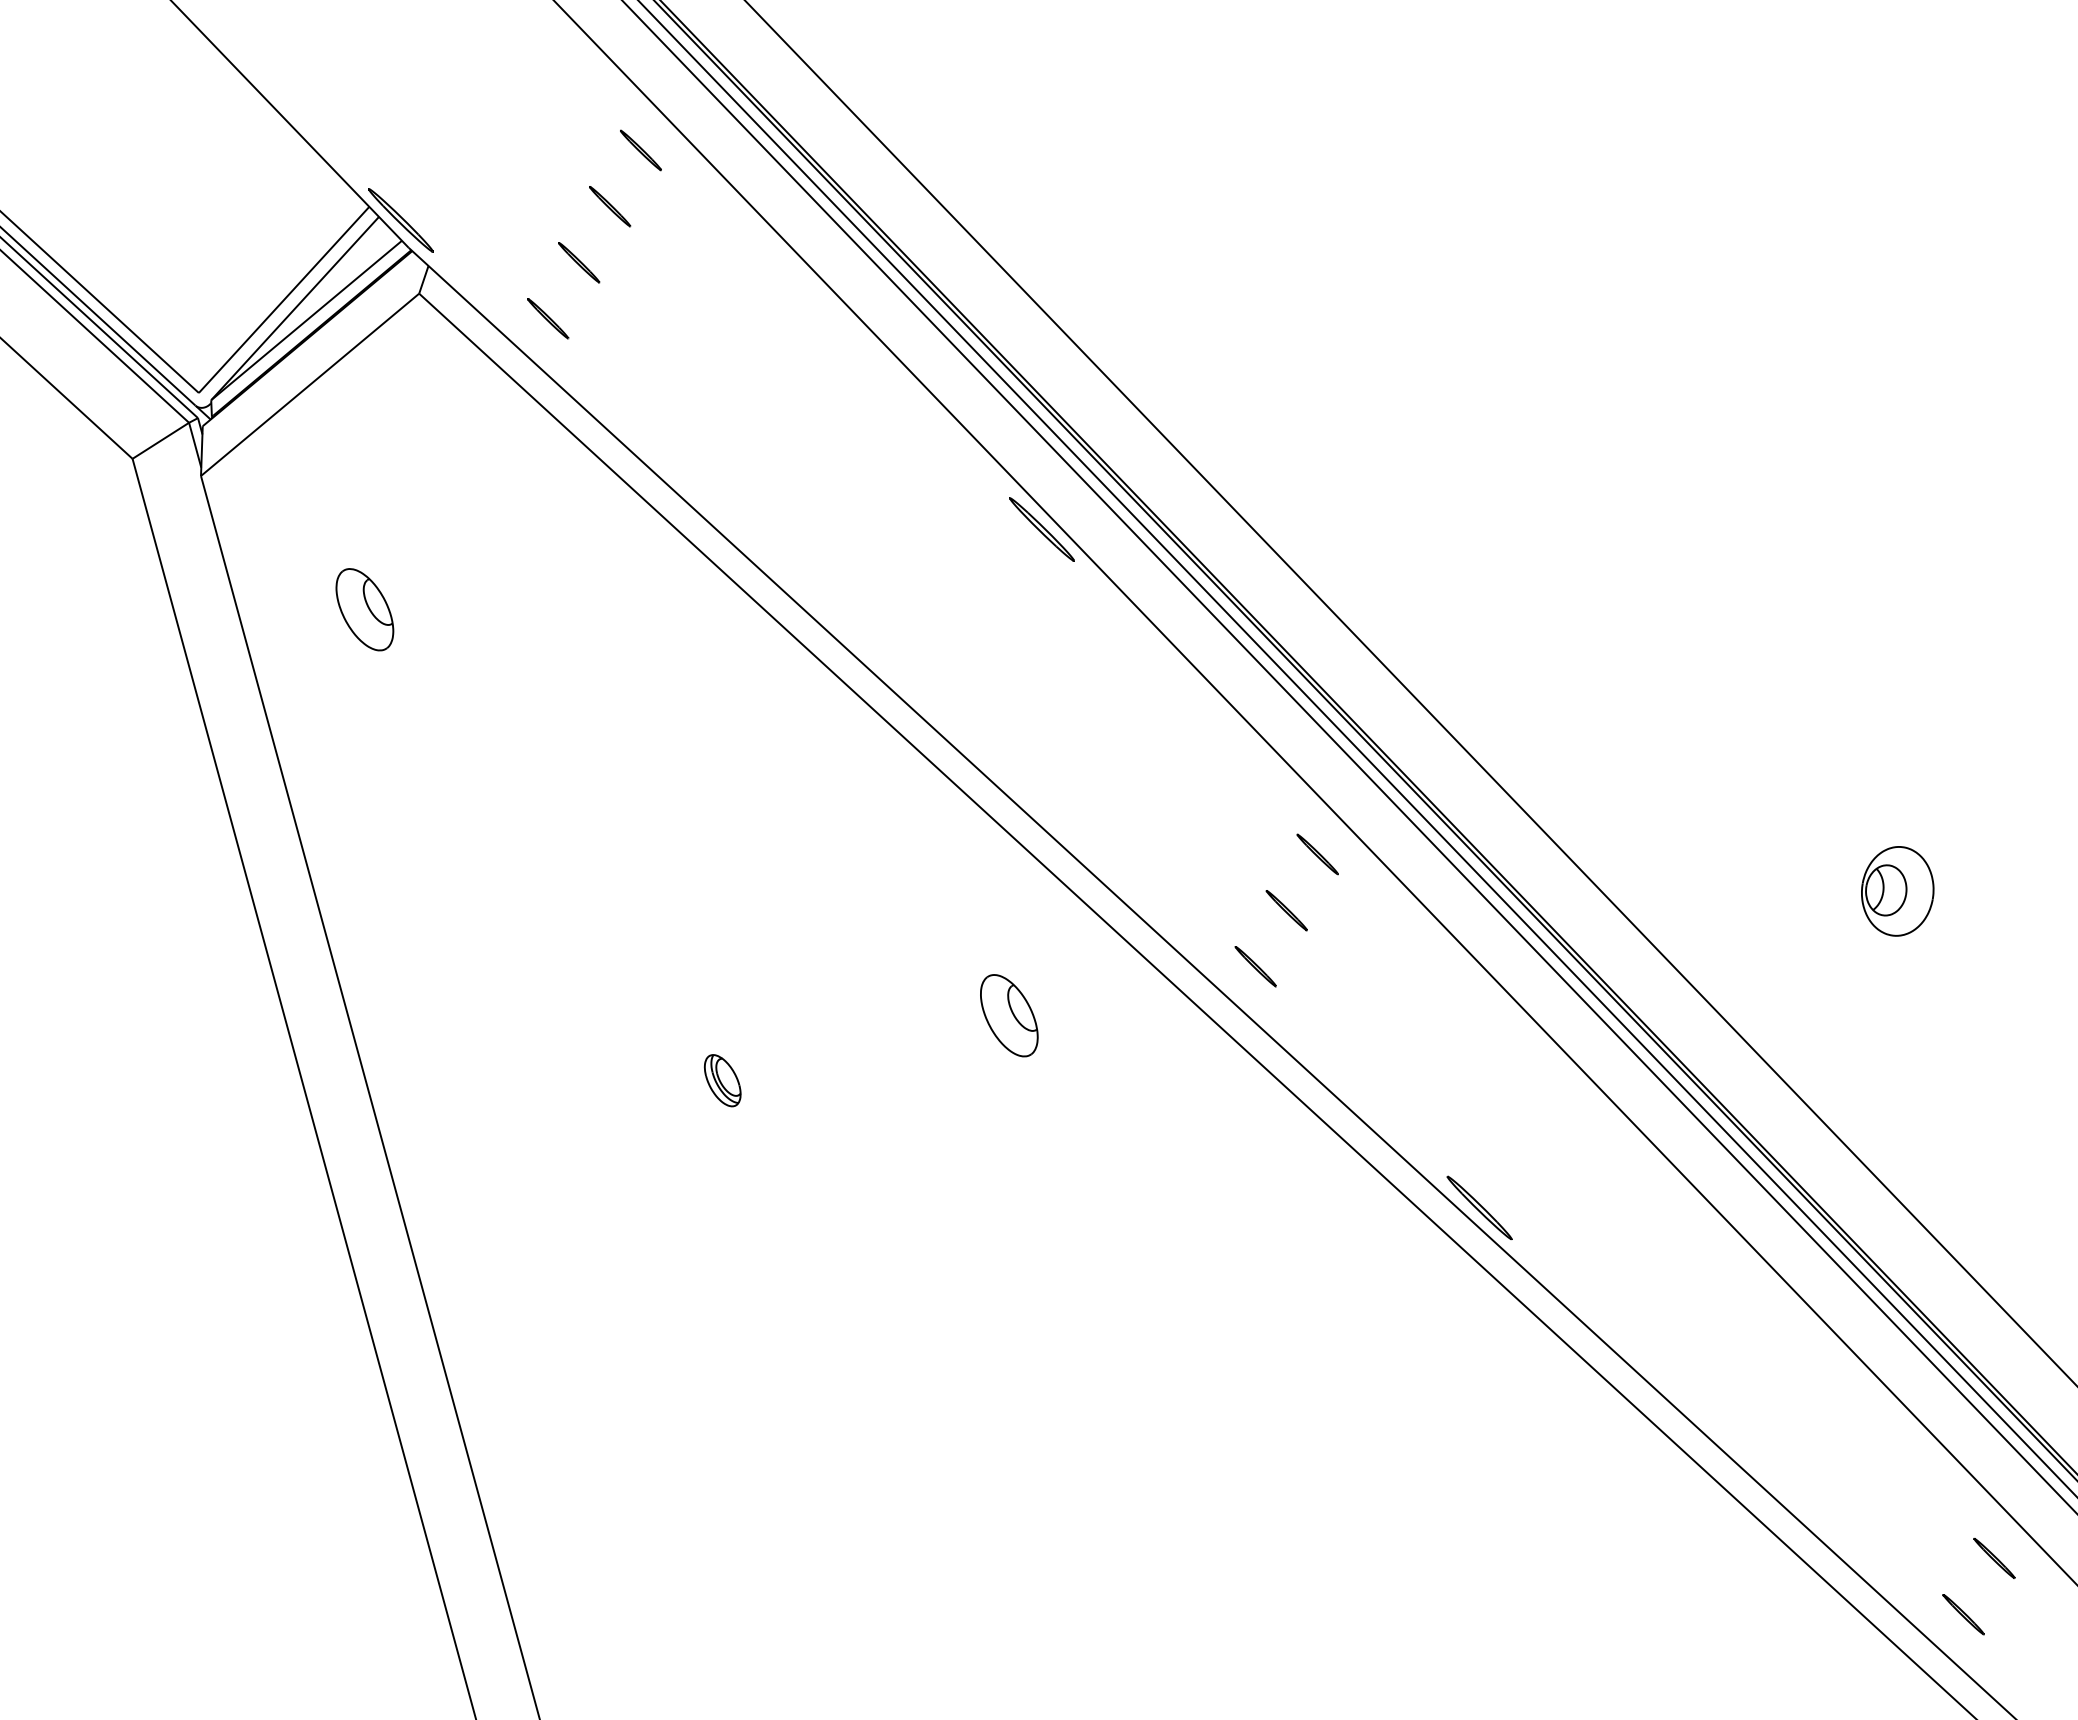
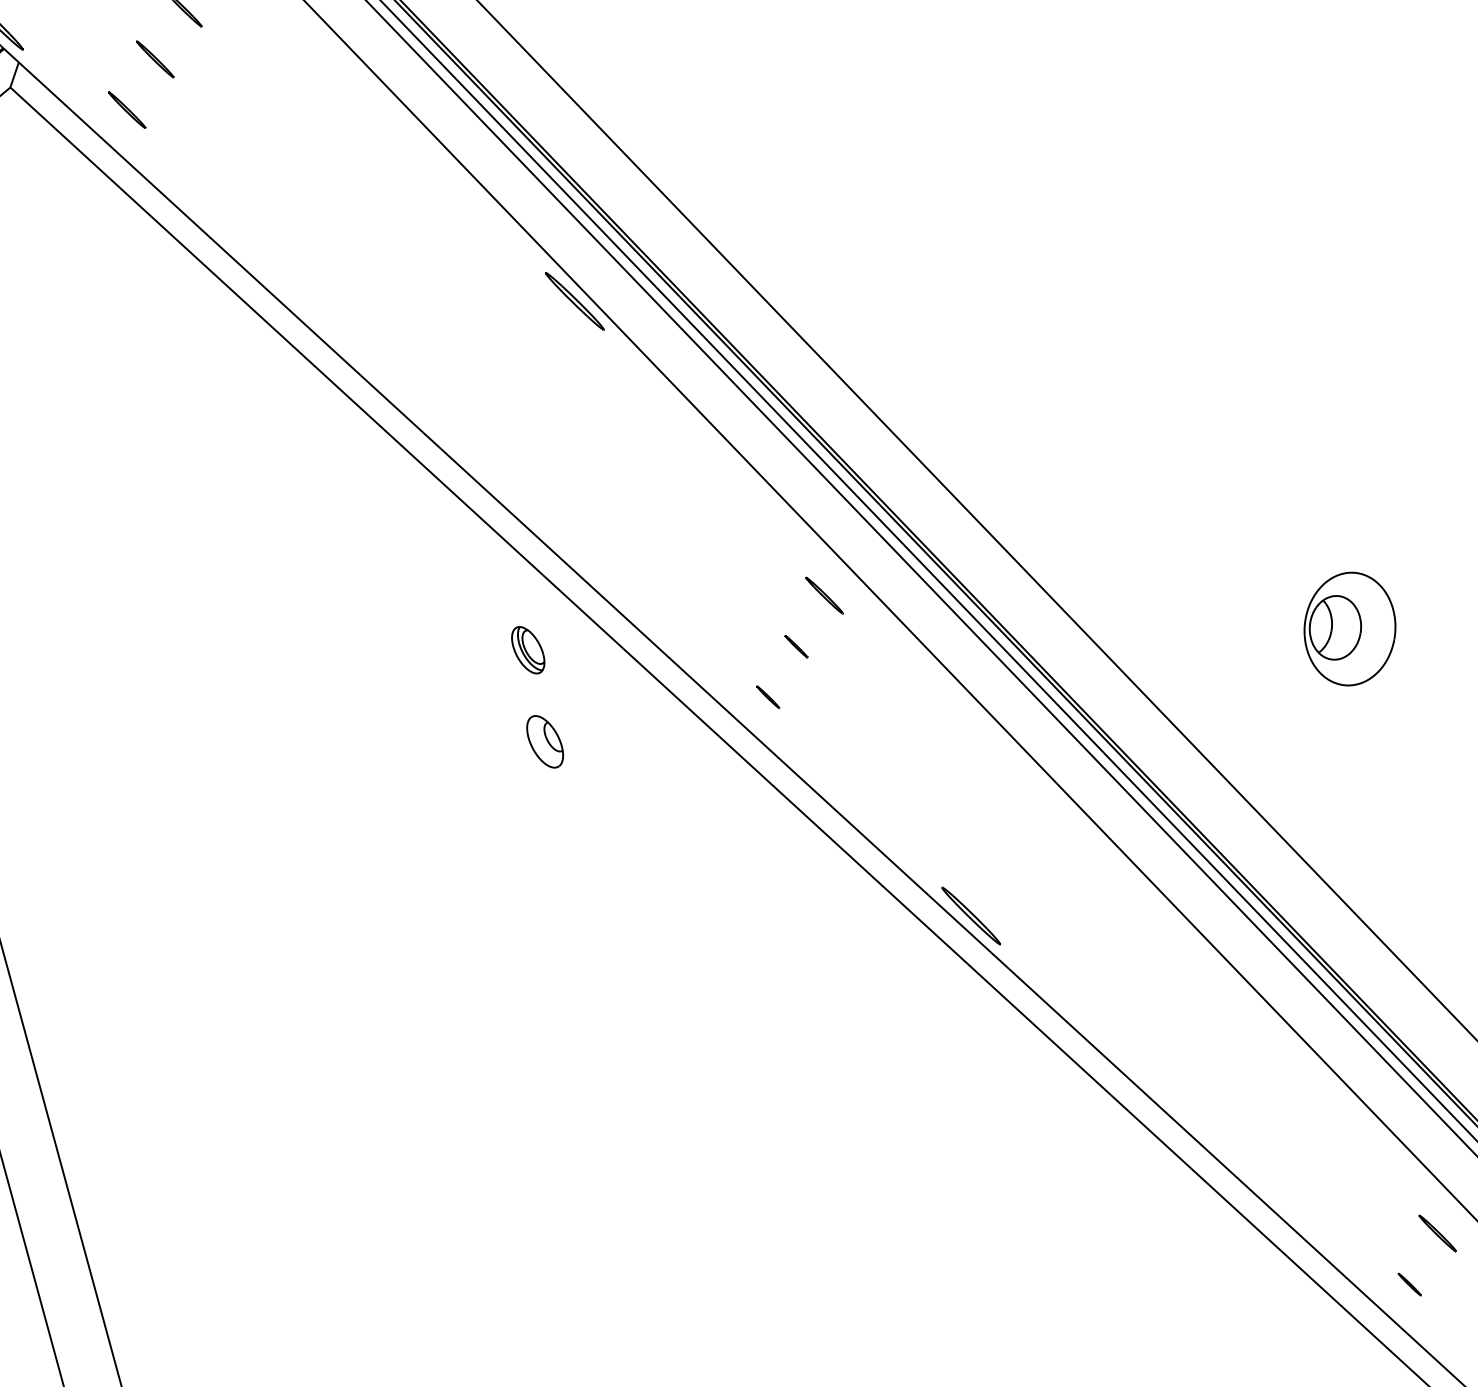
part: (1897, 891) -> (1349, 629), size x1.4
part: (1286, 910) -> (796, 646), size x0.6
part: (1255, 966) -> (768, 697), size x0.6
part: (1009, 1015) -> (545, 741), size x0.7
part: (722, 1080) -> (528, 650), moved
part: (1963, 1614) -> (1409, 1284), size x0.6

